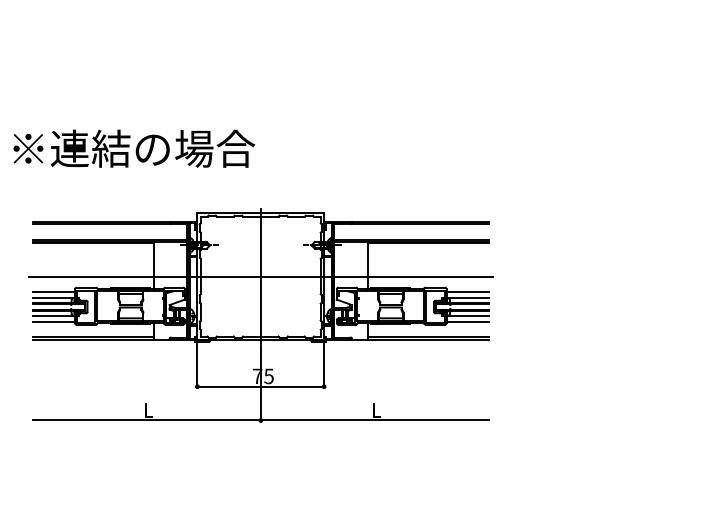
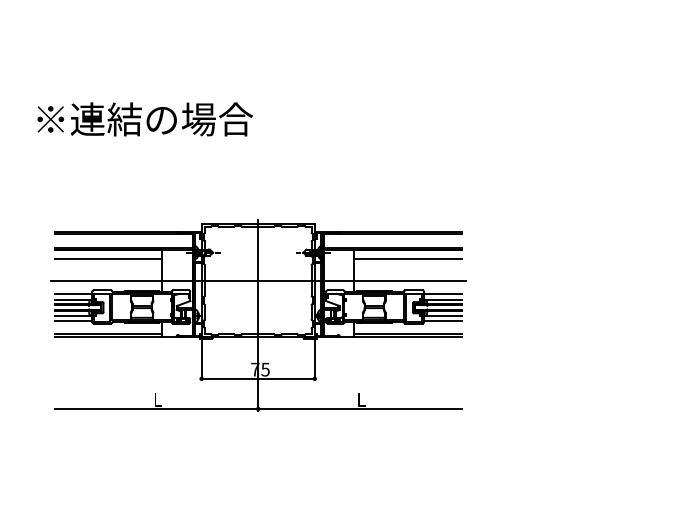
text: (134, 148) -> (145, 119), moved
line: (93, 253) -> (108, 259), added
line: (428, 253) -> (407, 259), added

